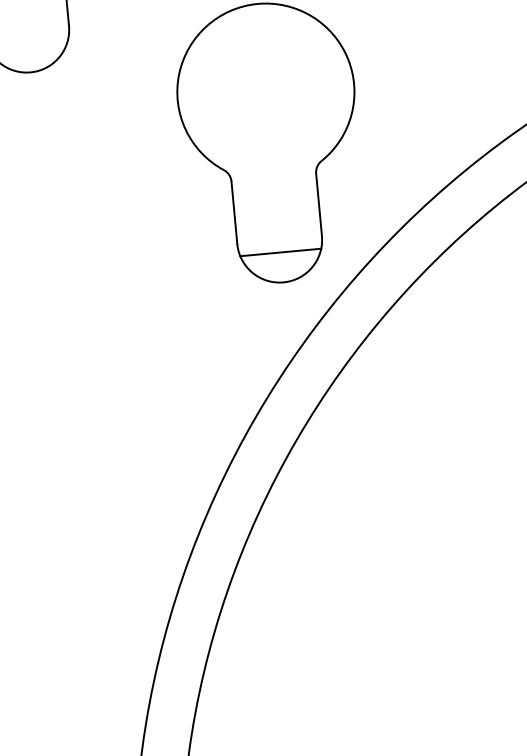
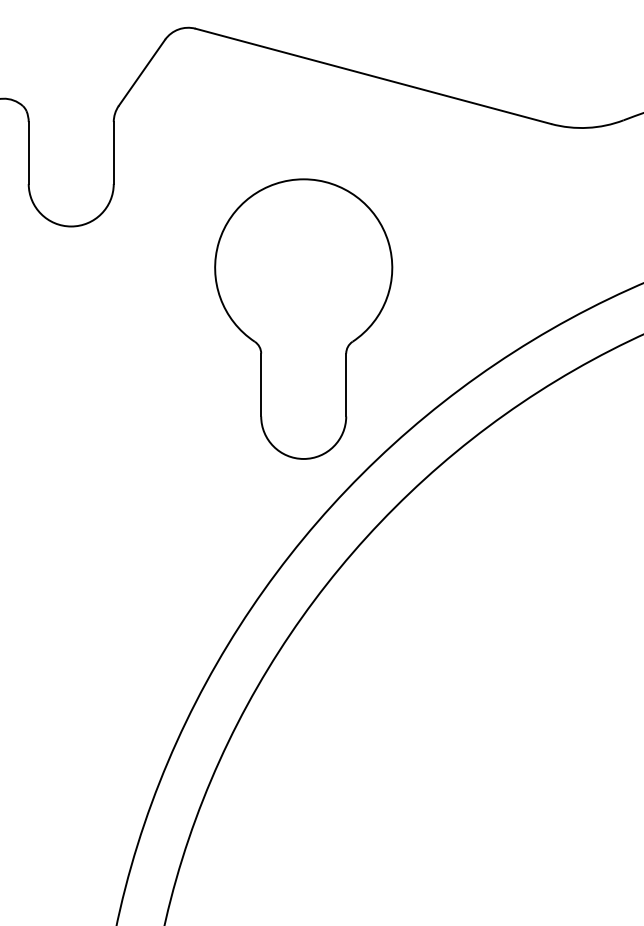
line: (280, 252) -> (303, 428), removed

